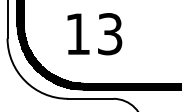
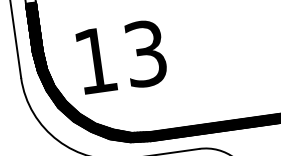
text: (94, 34) -> (121, 57), moved

